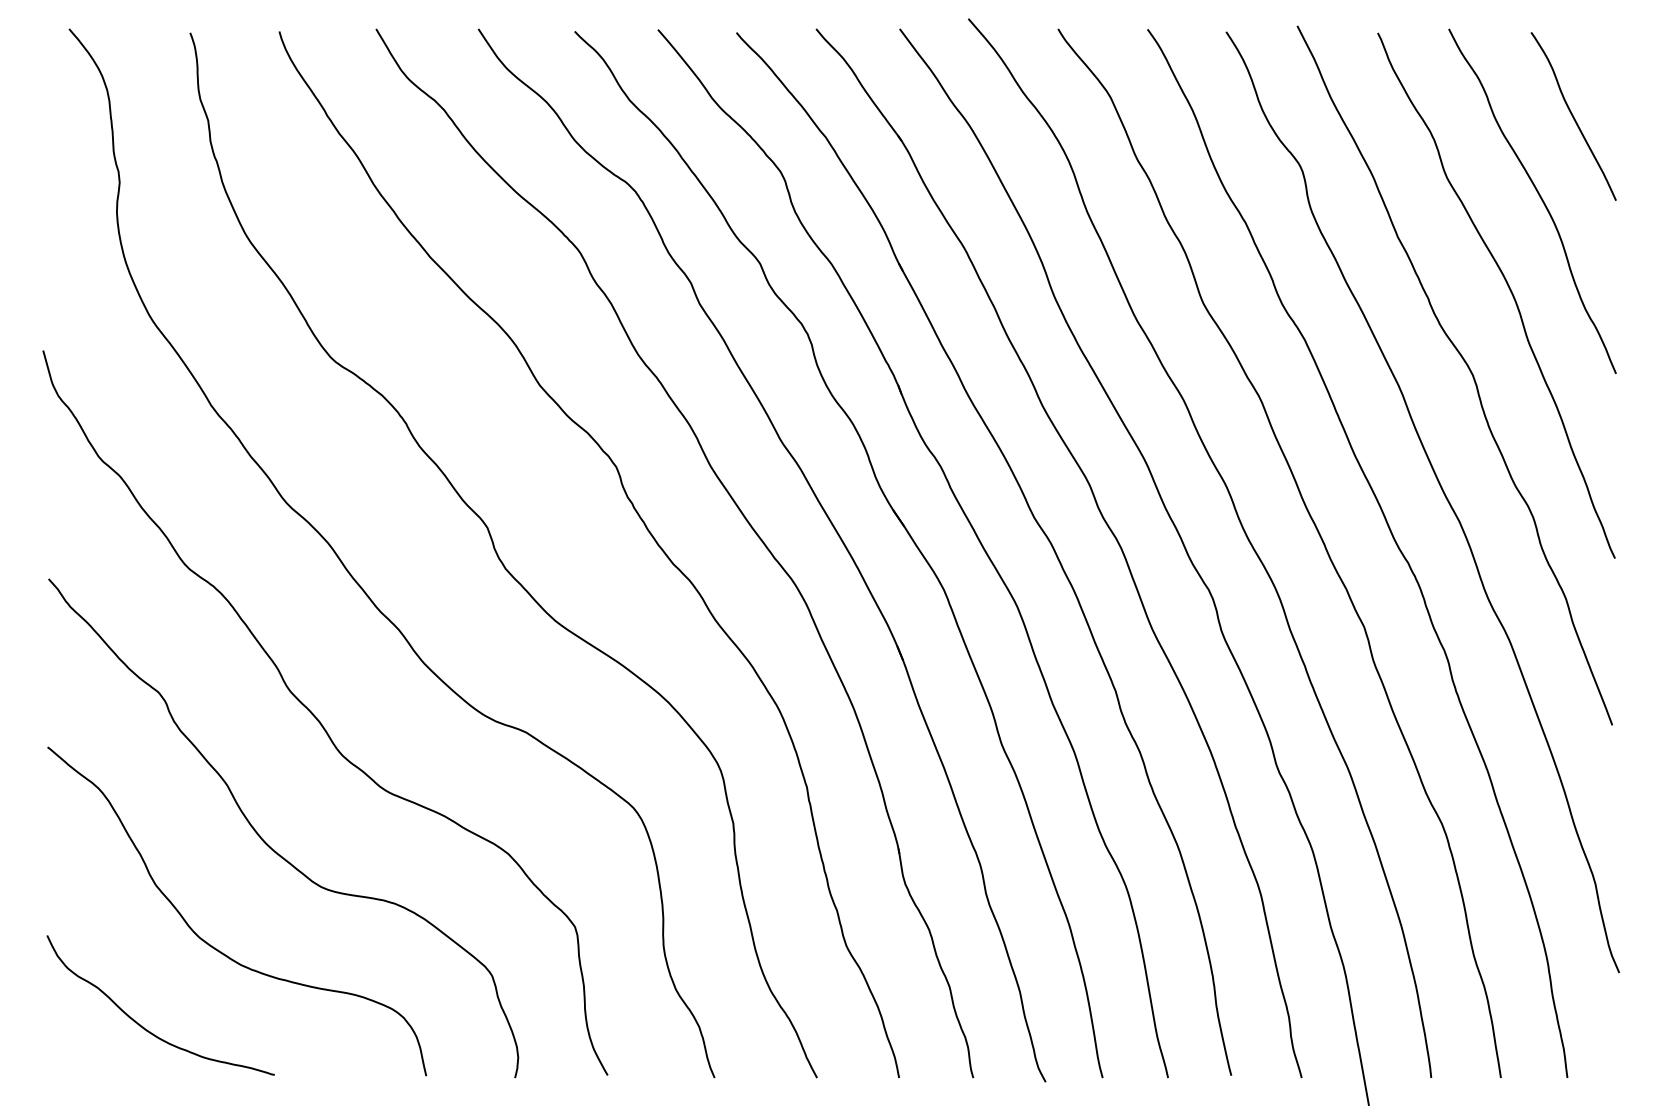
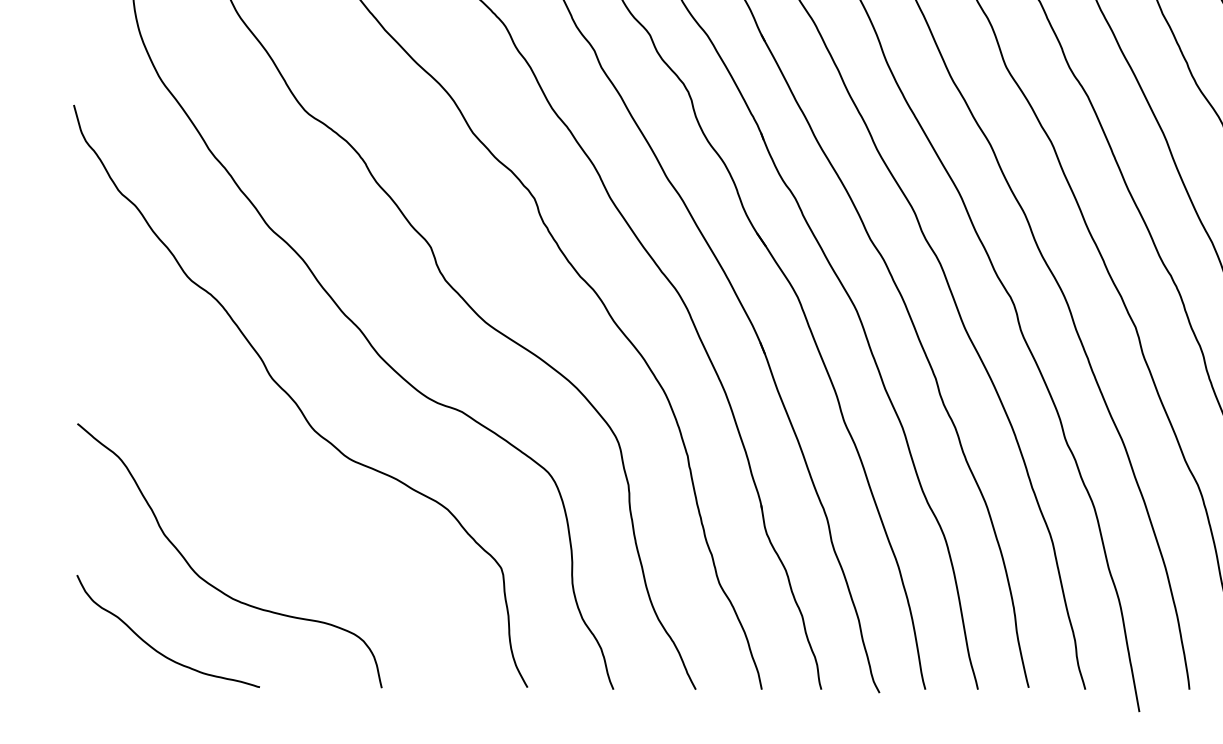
curve: (267, 843) -> (254, 501), removed

